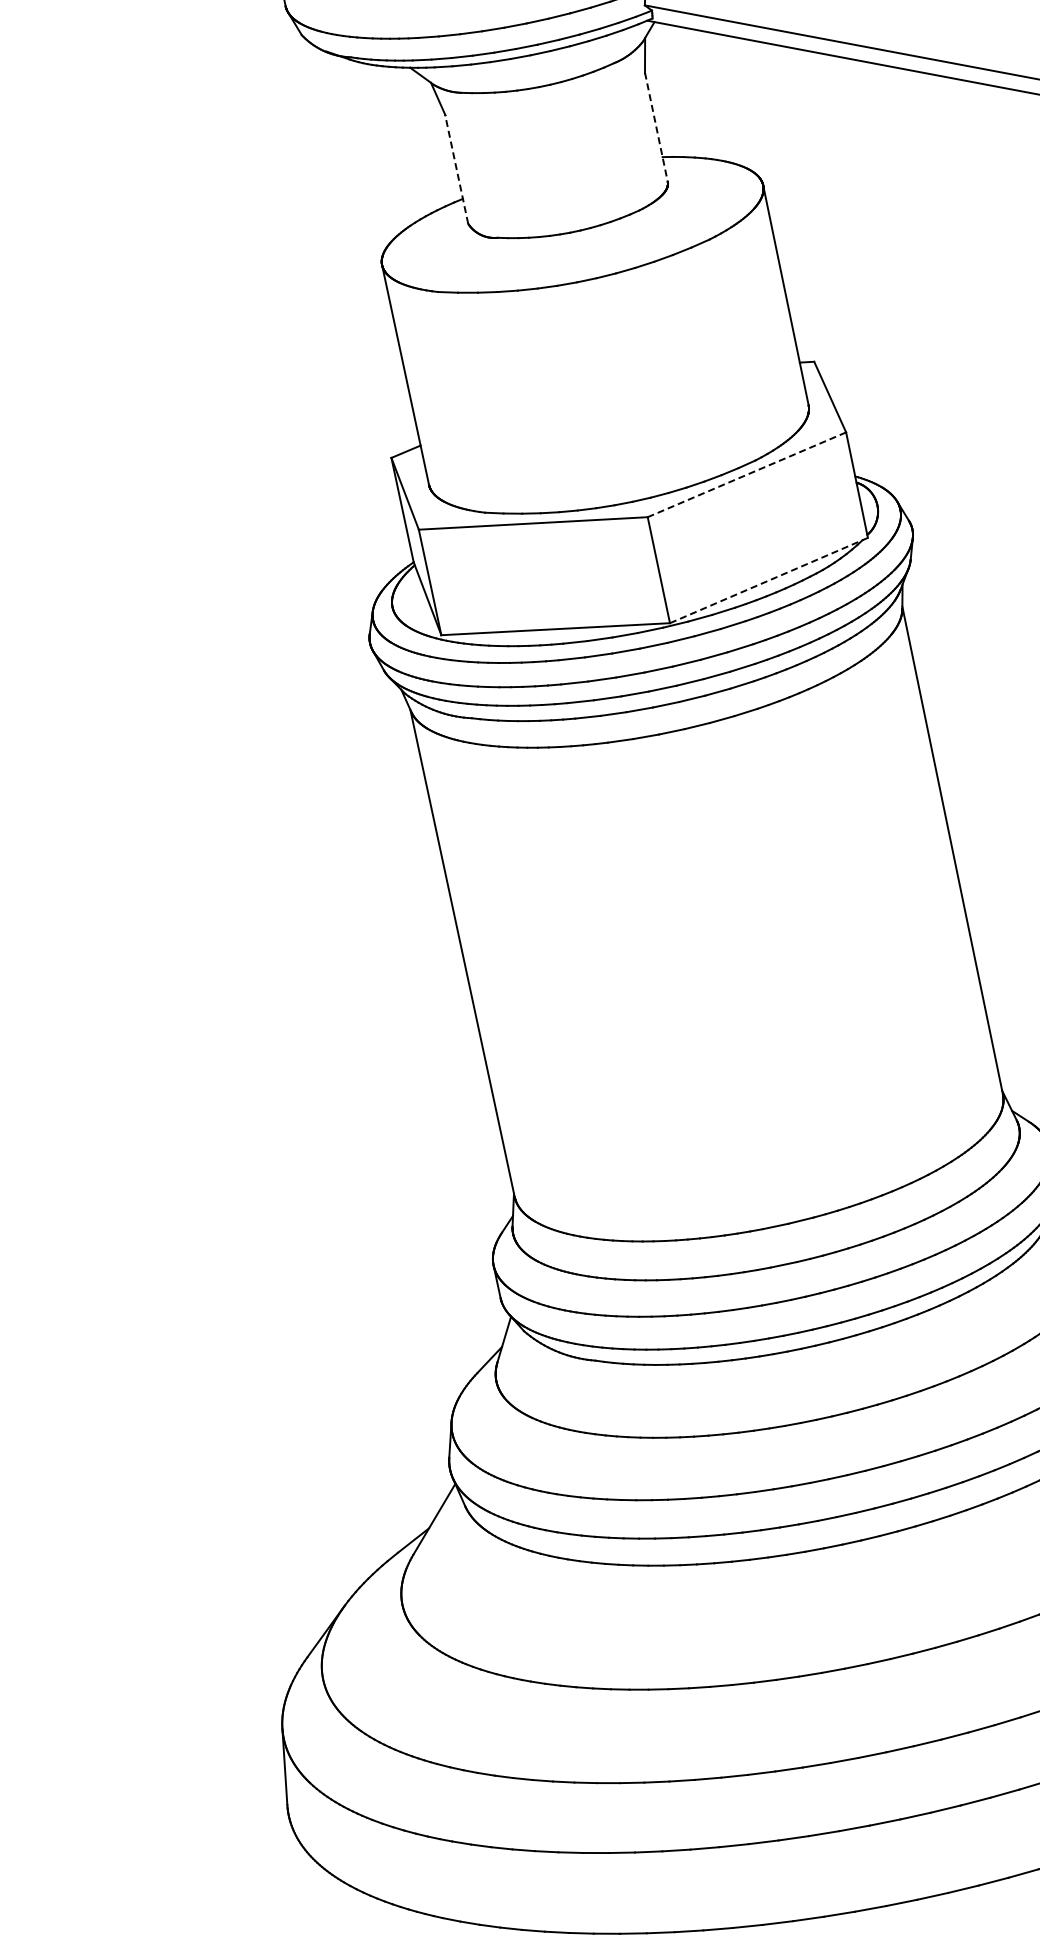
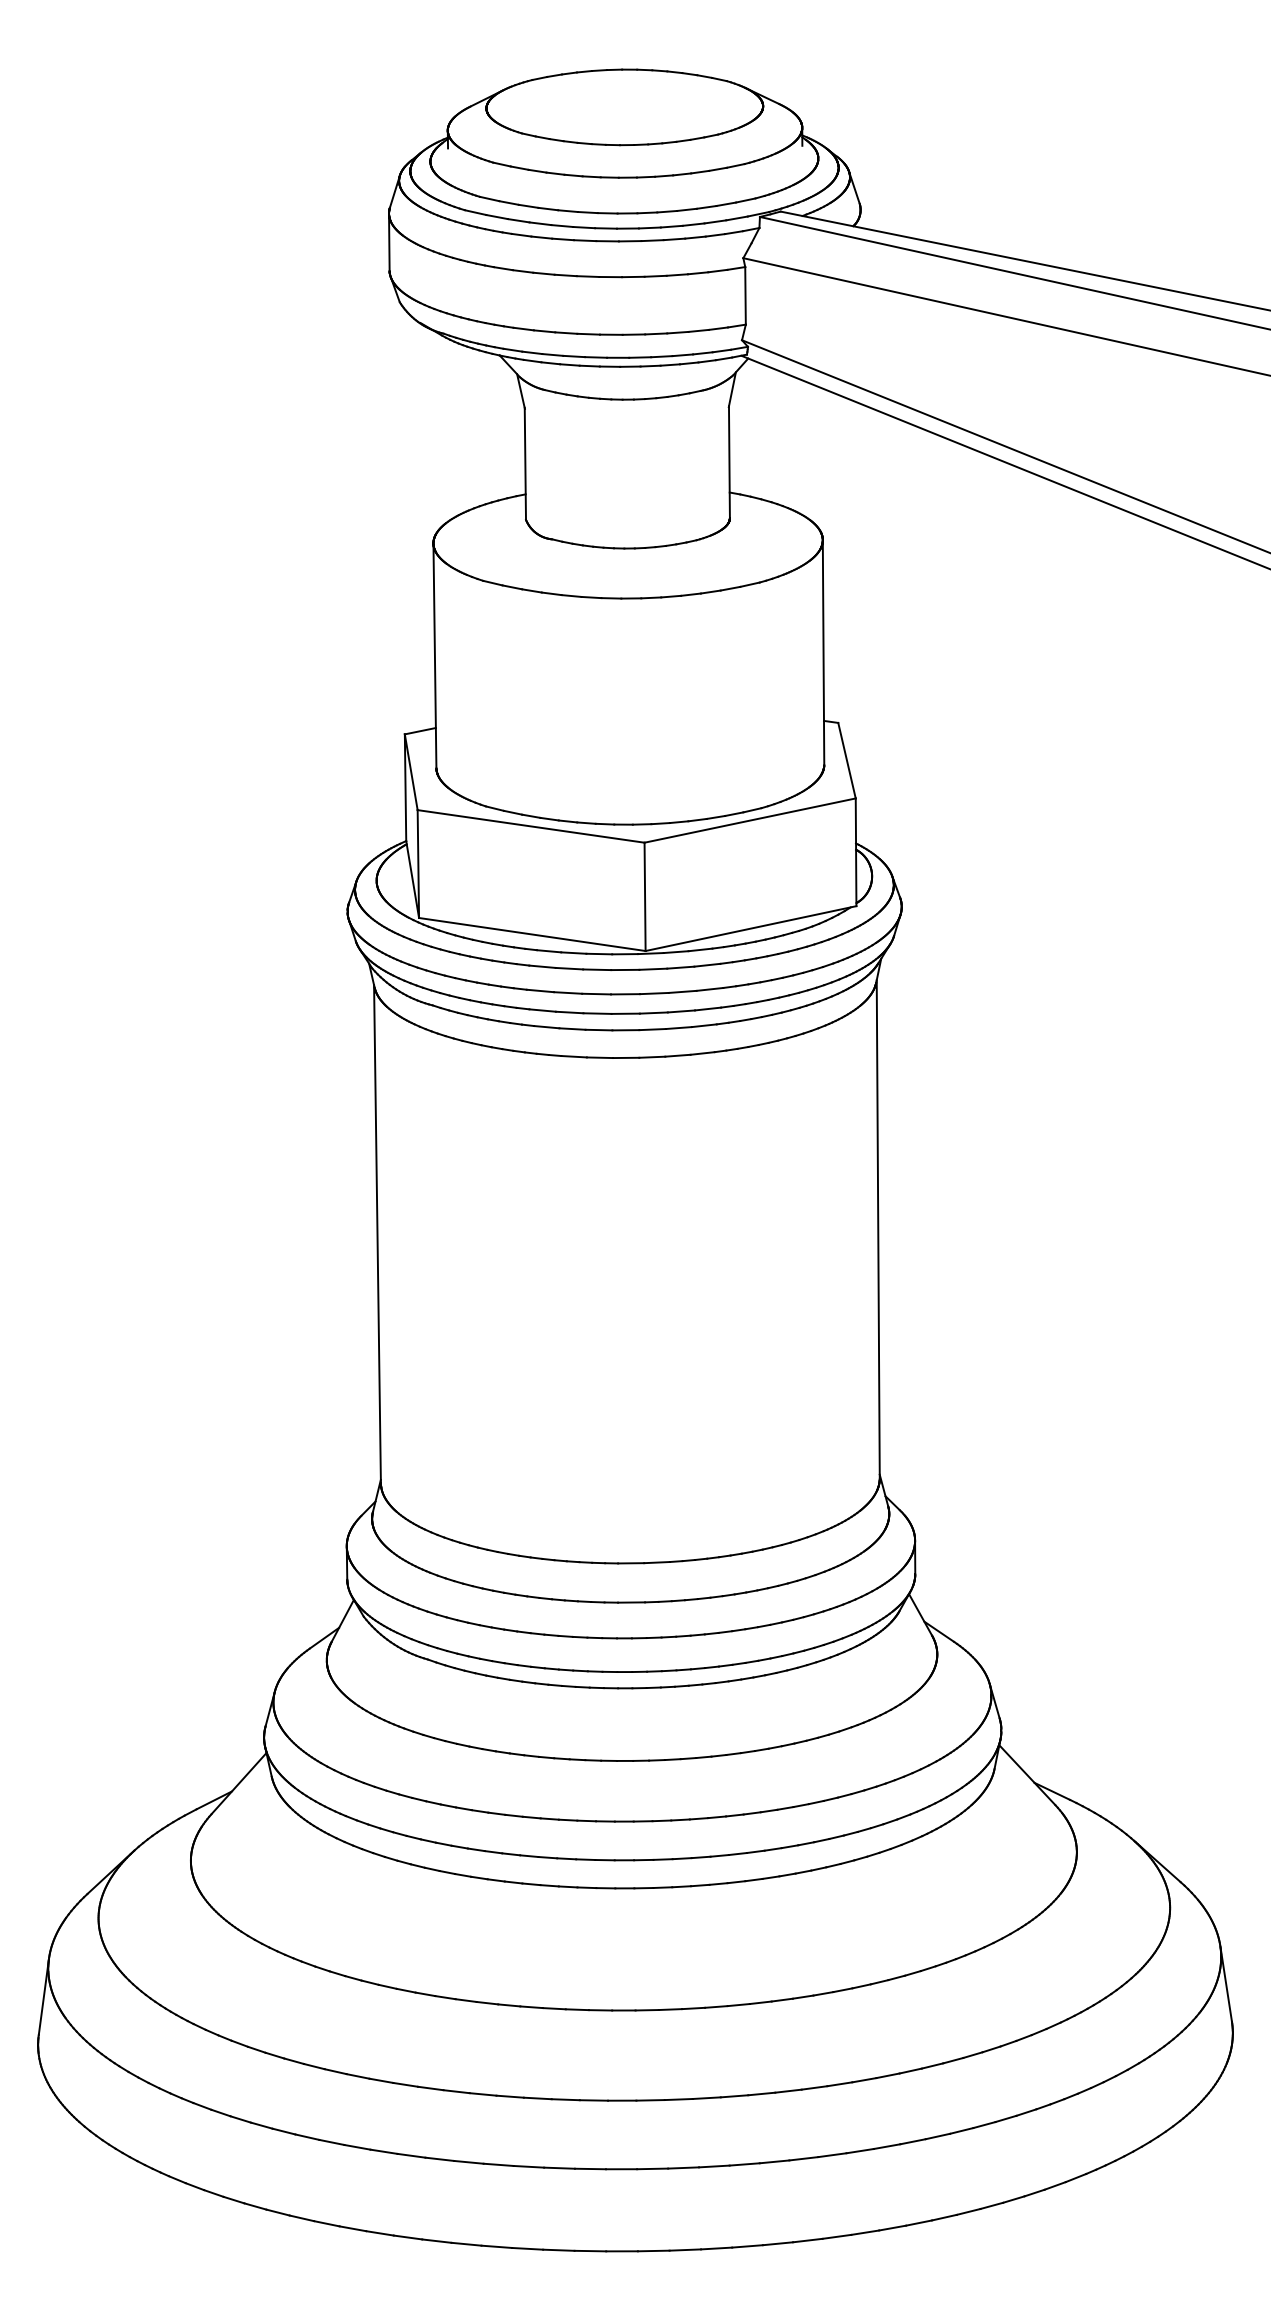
line: (656, 127) -> (729, 462), dashed -> solid
line: (456, 168) -> (525, 463), dashed -> solid
line: (747, 474) -> (750, 820), dashed -> solid
line: (769, 580) -> (751, 928), dashed -> solid

